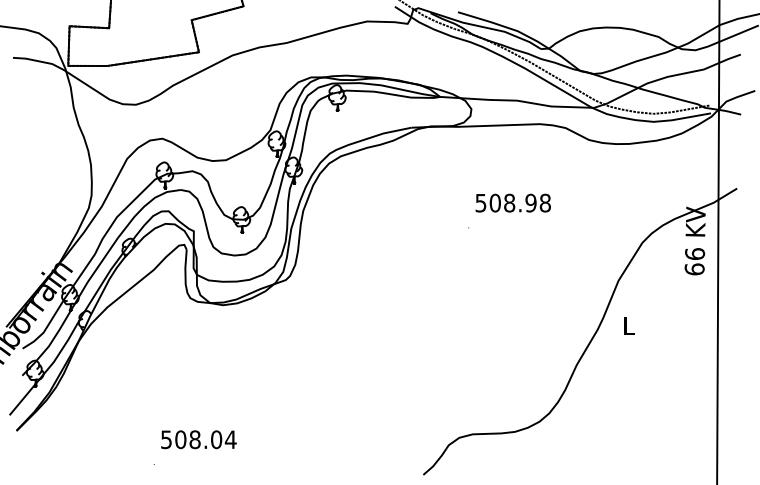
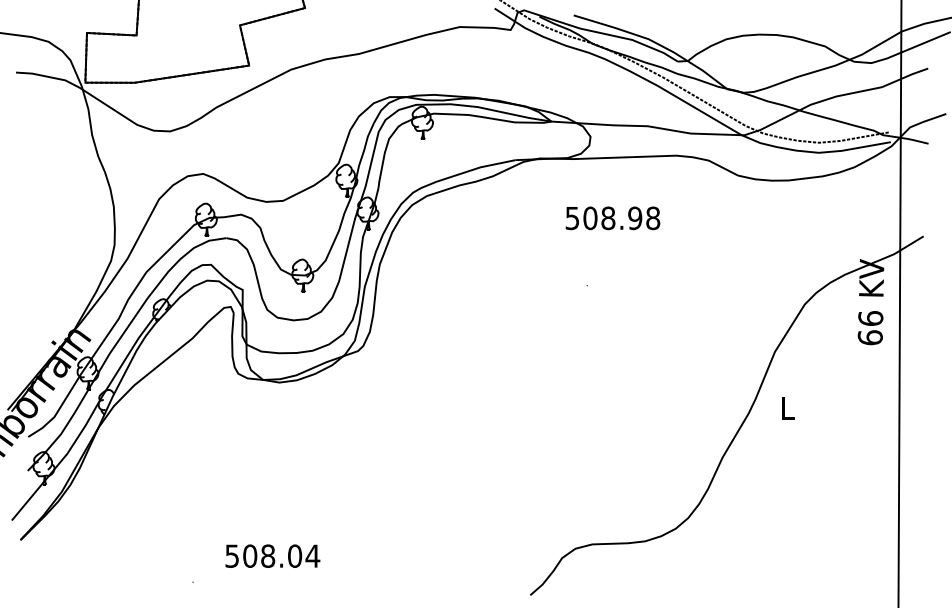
text: (512, 202) -> (611, 217), moved
text: (198, 439) -> (272, 555), moved

